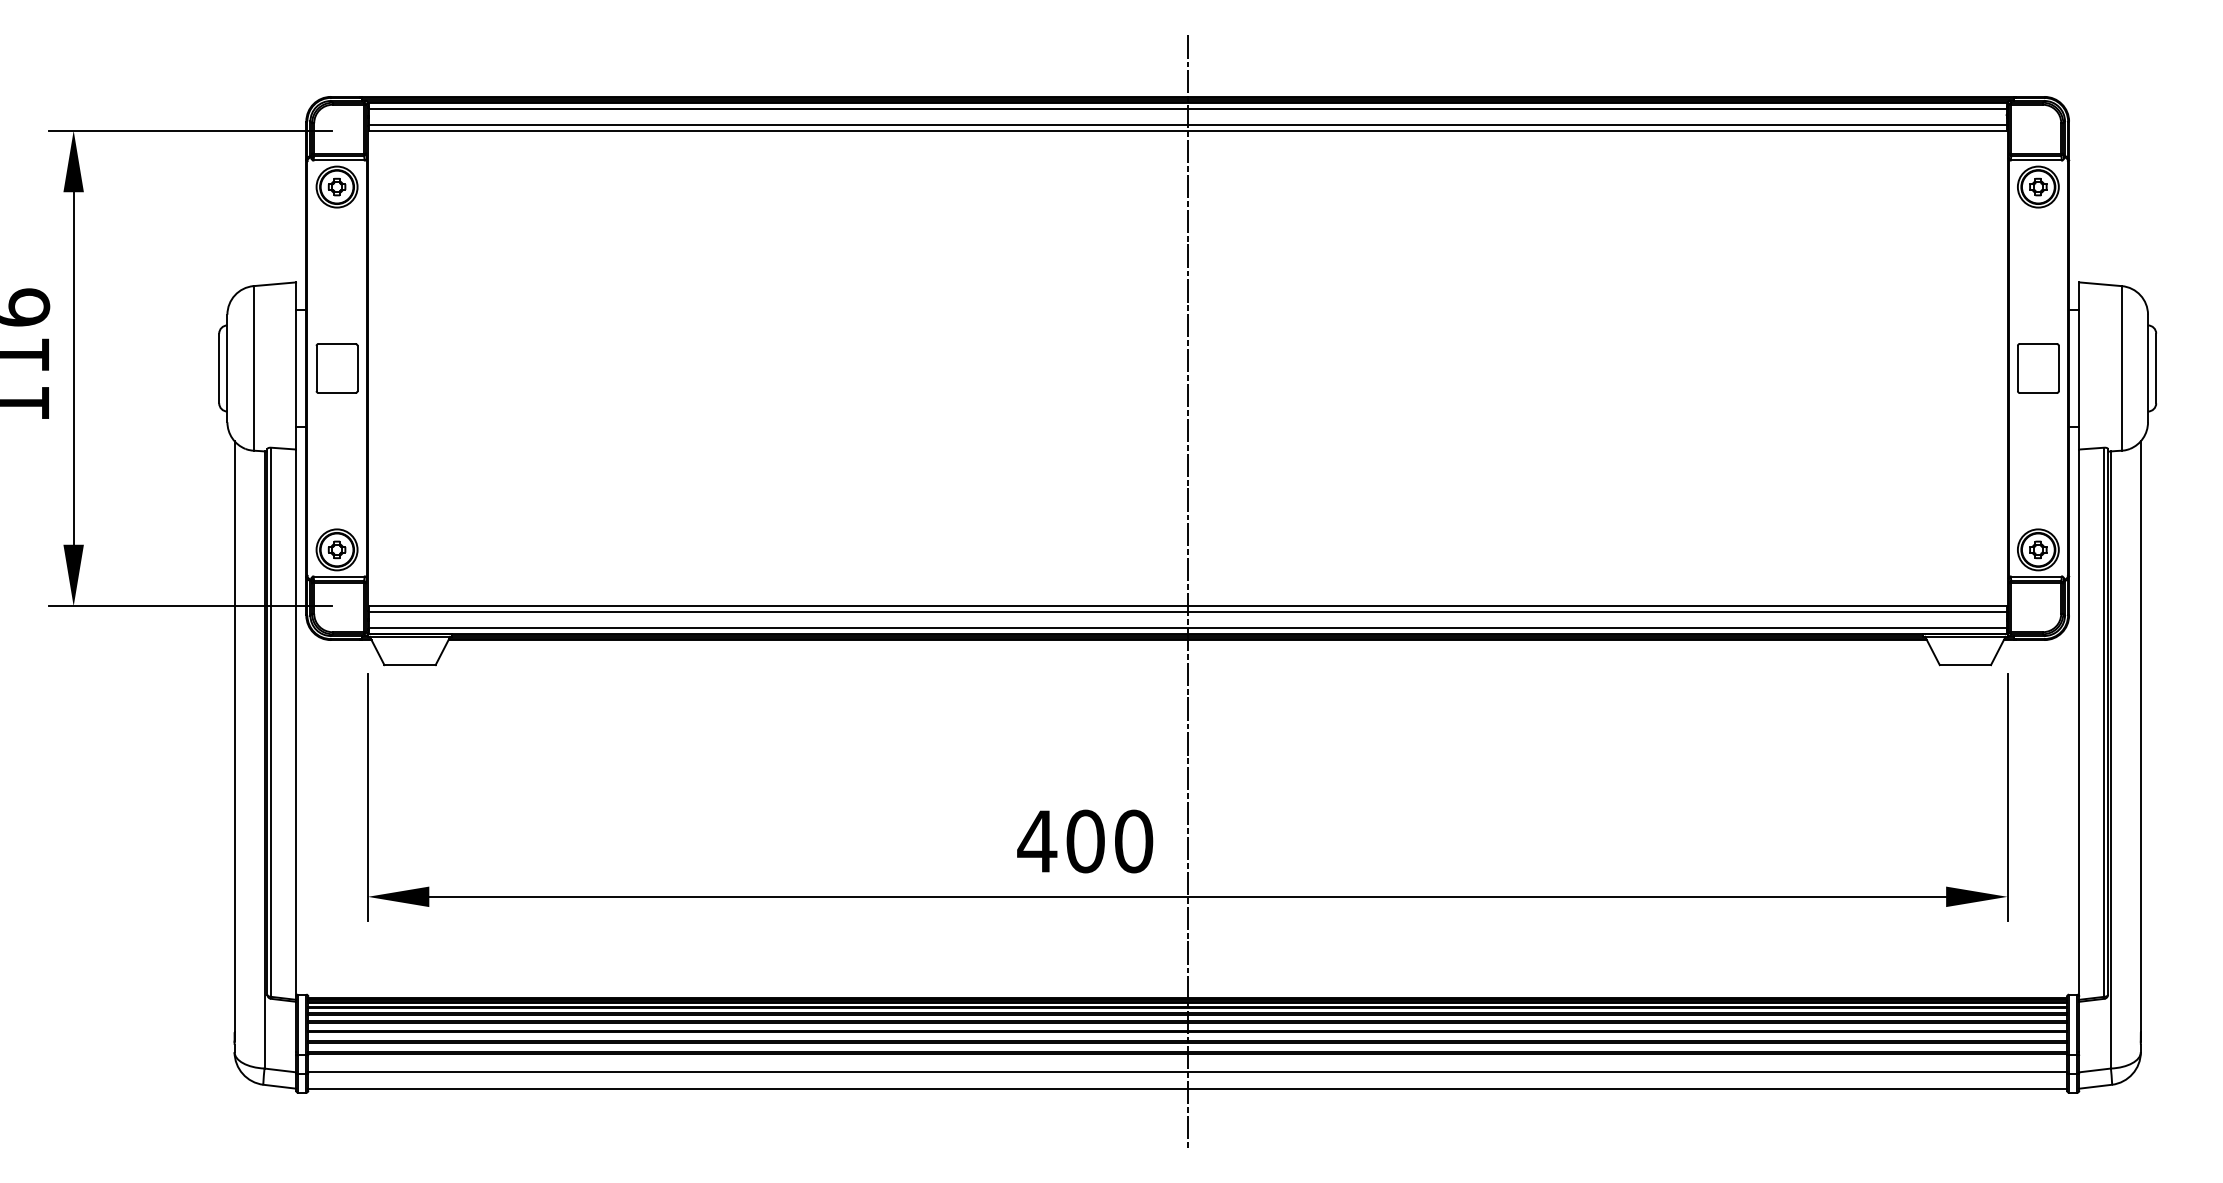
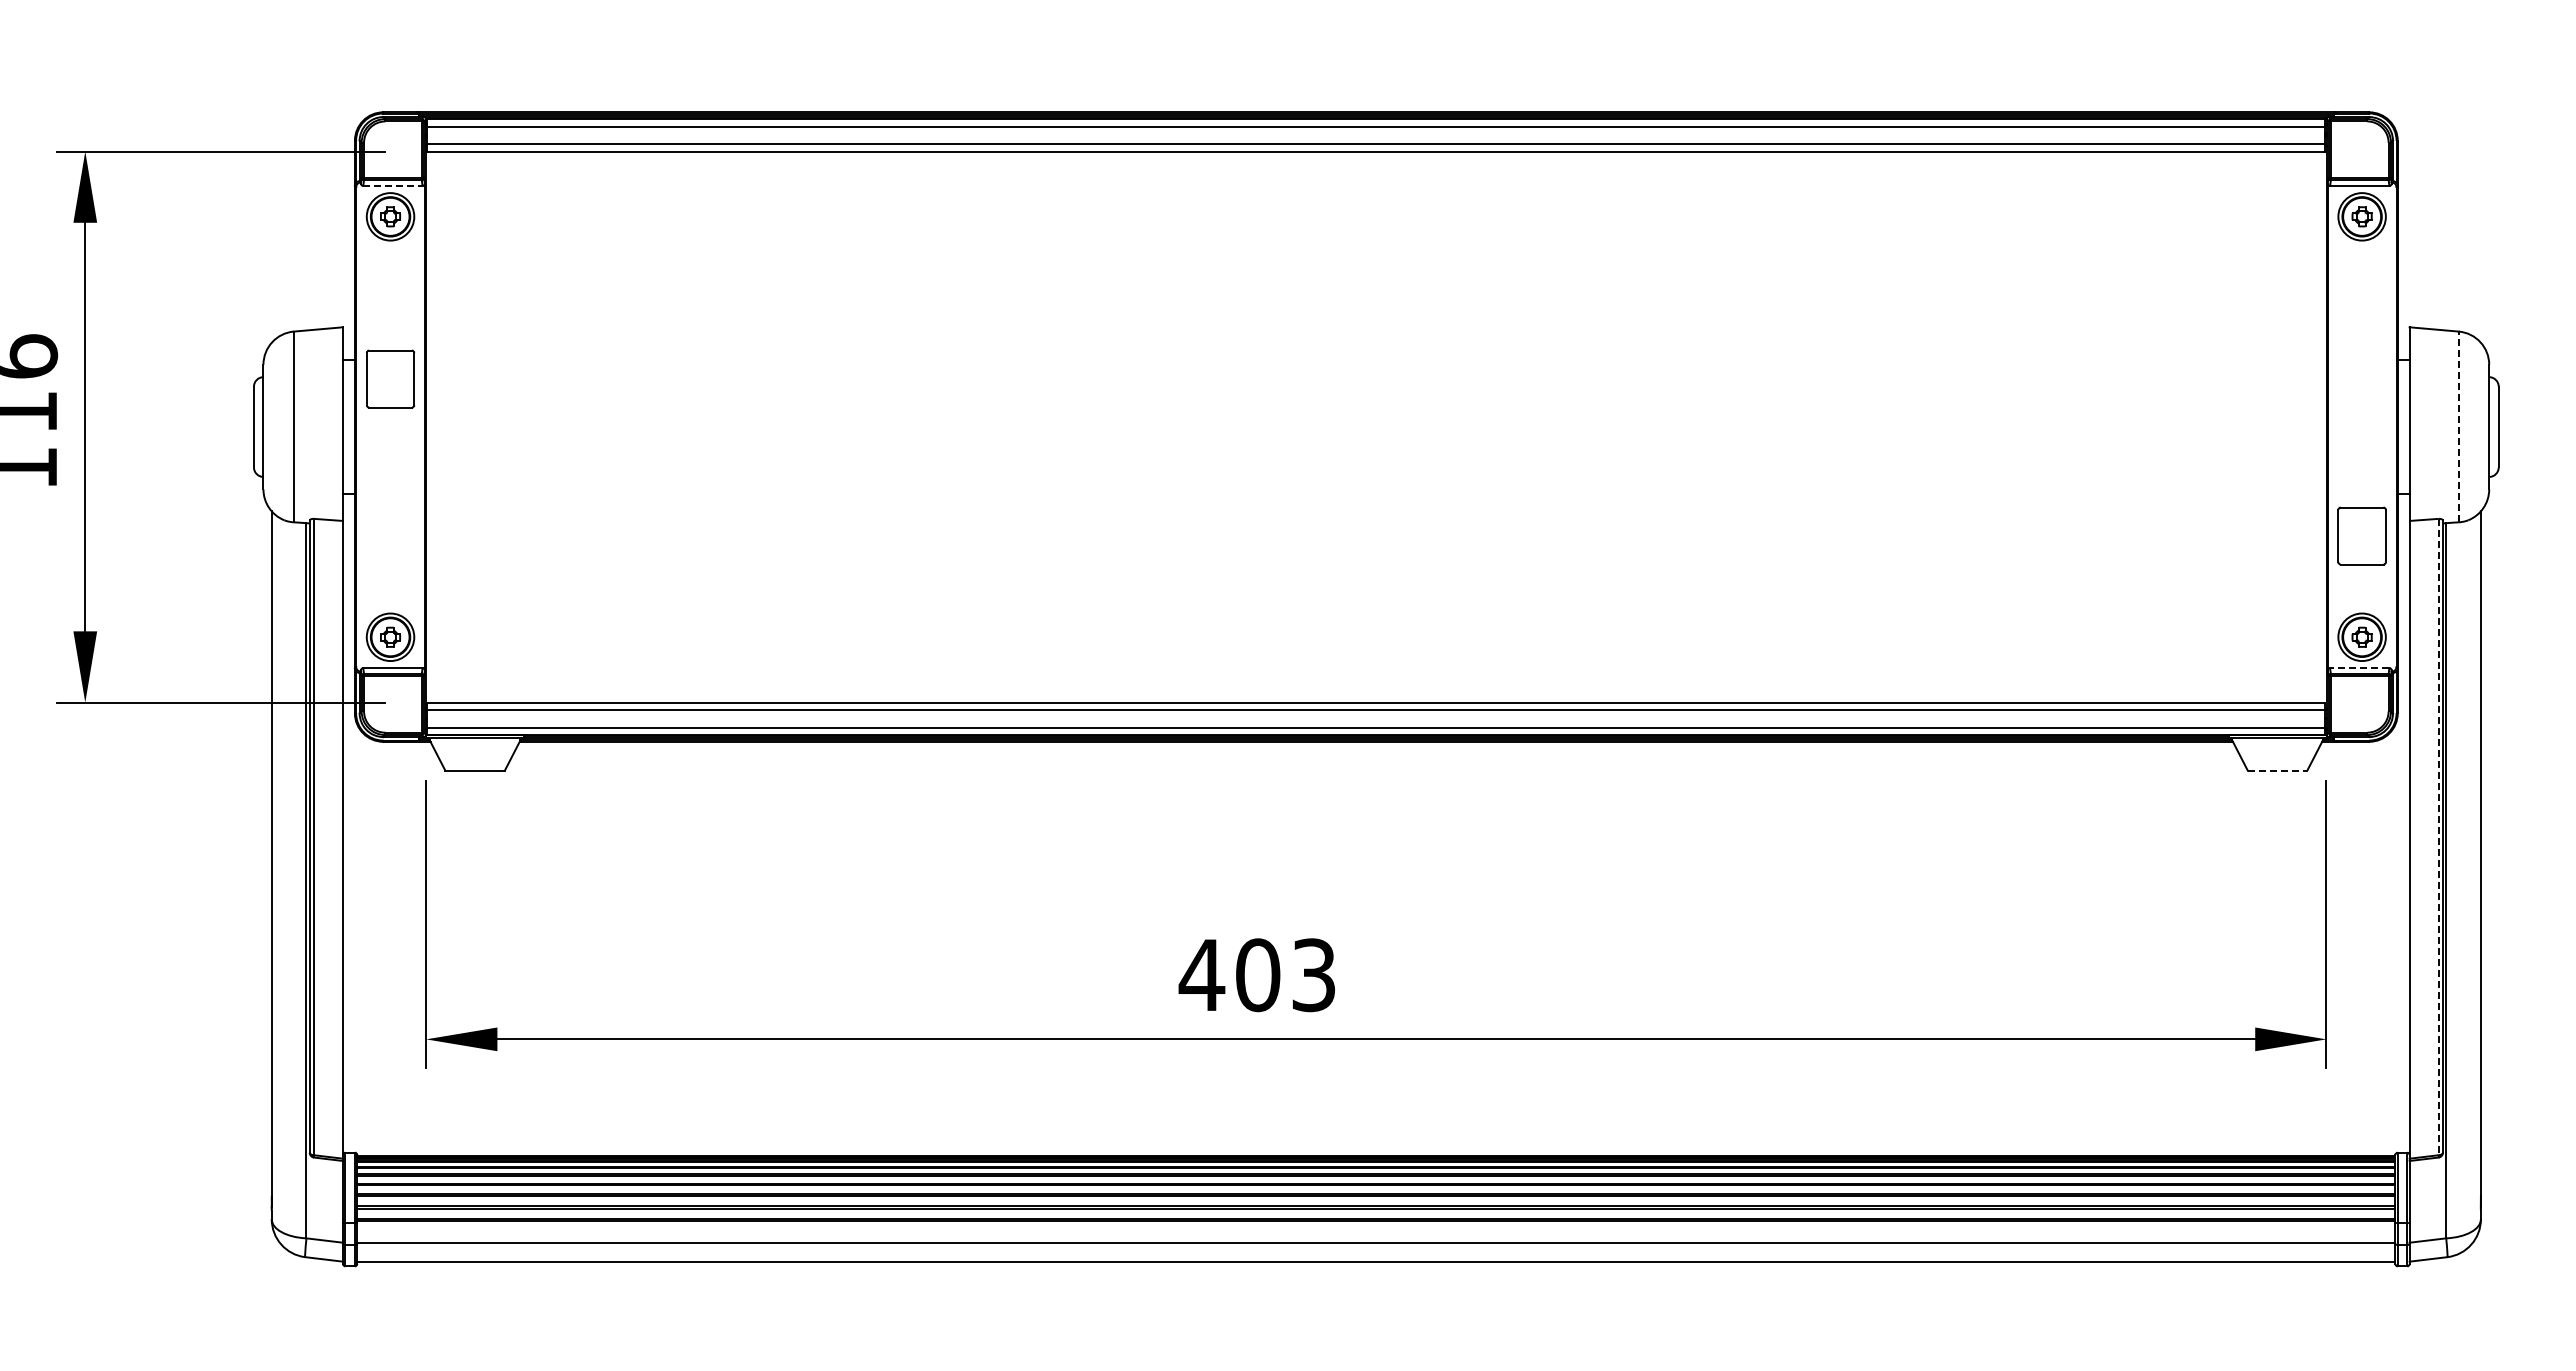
line: (338, 160) -> (392, 185), solid -> dashed
part: (337, 368) -> (390, 378), moved
part: (2037, 368) -> (2361, 535), moved
line: (2121, 368) -> (2458, 426), solid -> dashed
line: (2036, 576) -> (2359, 668), solid -> dashed
line: (1187, 592) -> (1376, 686), removed
line: (1965, 664) -> (2277, 770), solid -> dashed
line: (2104, 722) -> (2438, 837), solid -> dashed
text: (1134, 841) -> (1314, 975), 400 -> 403

